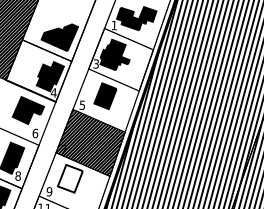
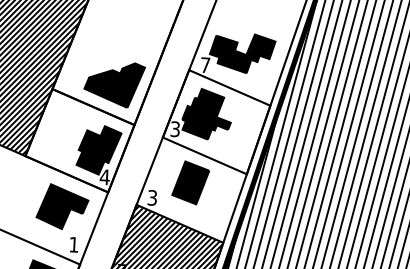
text: (114, 25) -> (205, 65), 1 -> 7
text: (82, 104) -> (152, 196), 5 -> 3
text: (35, 133) -> (74, 244), 6 -> 1

